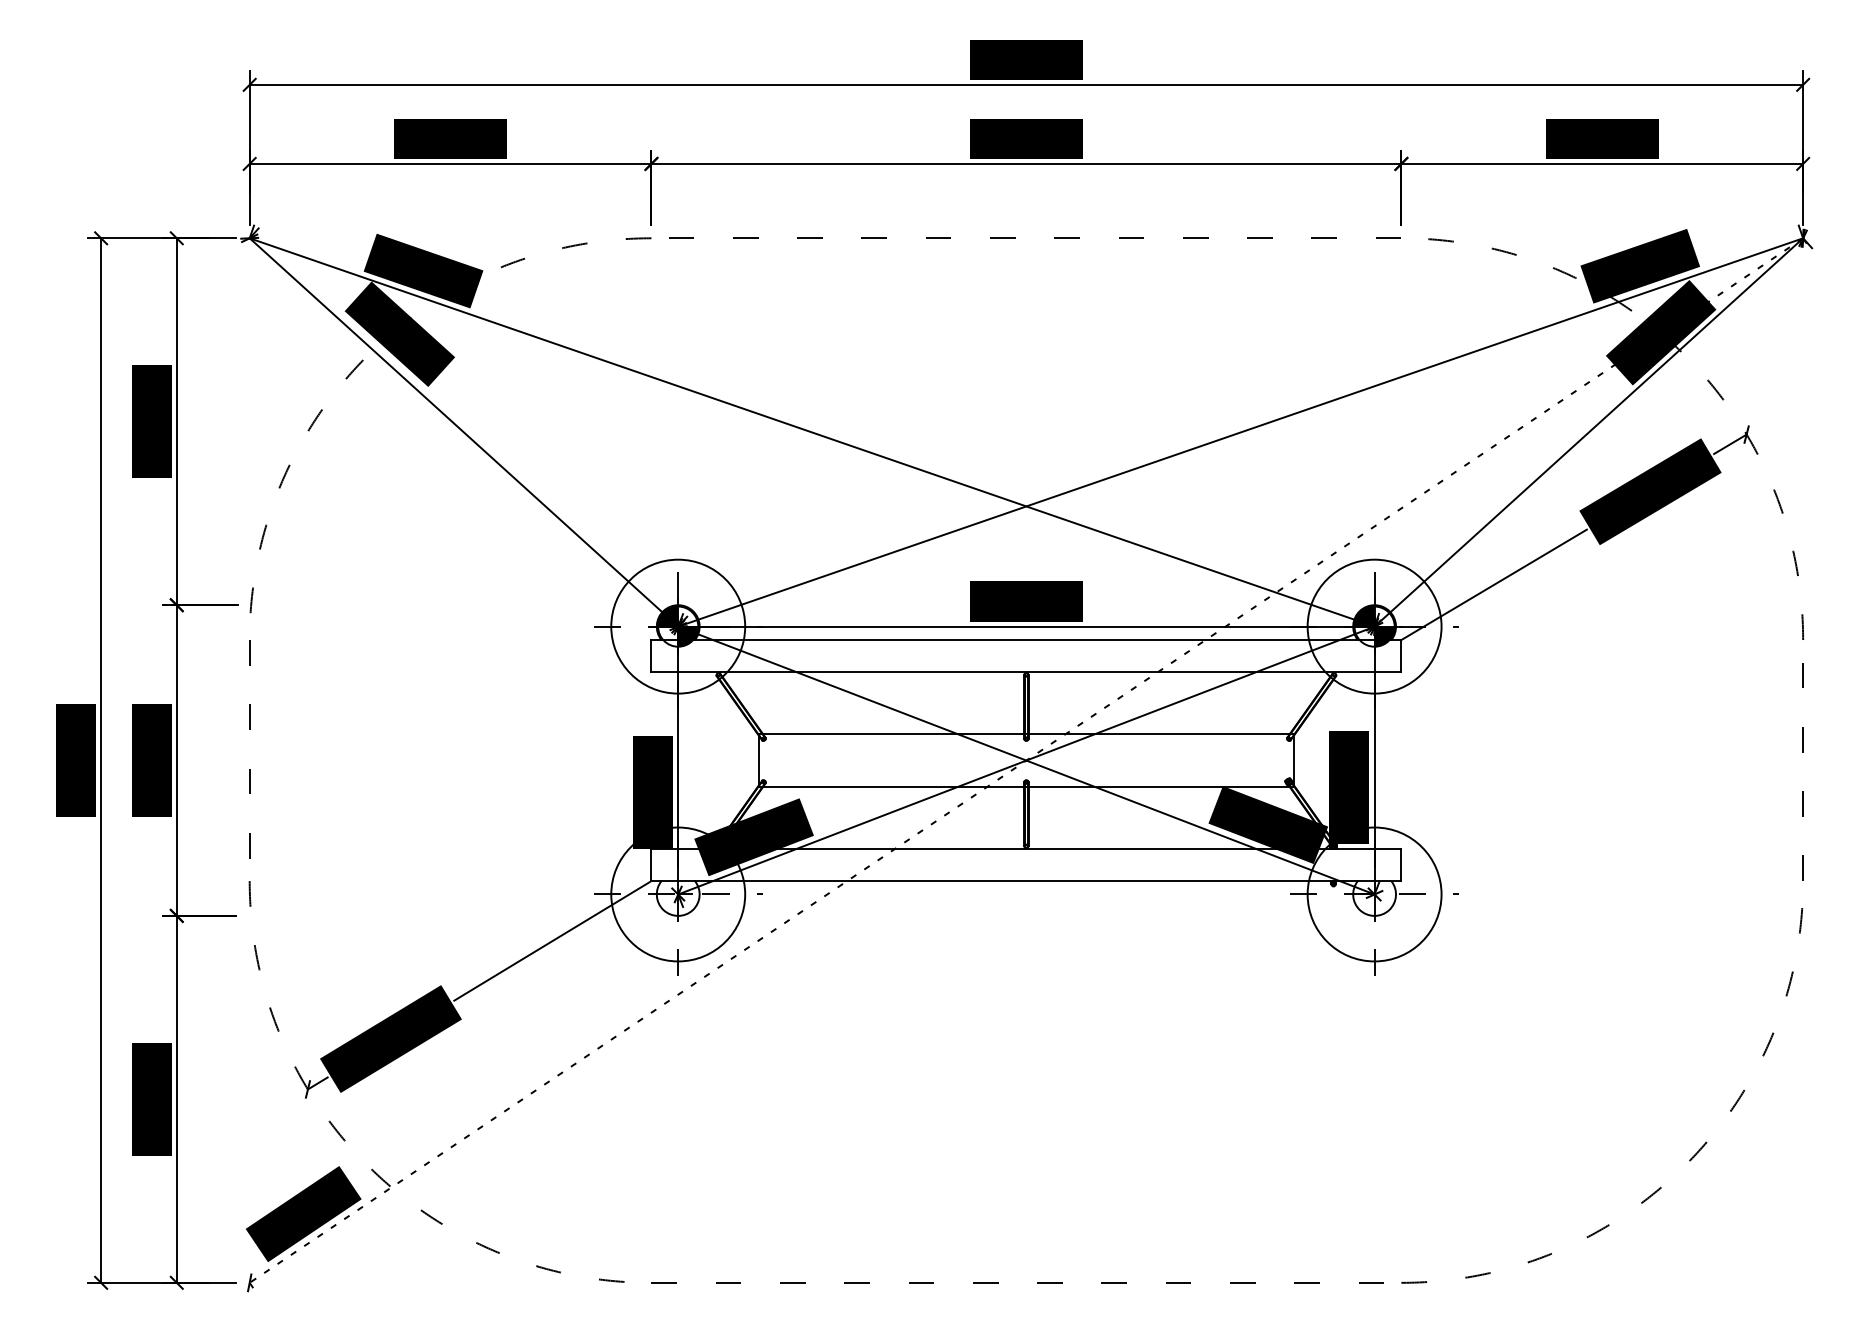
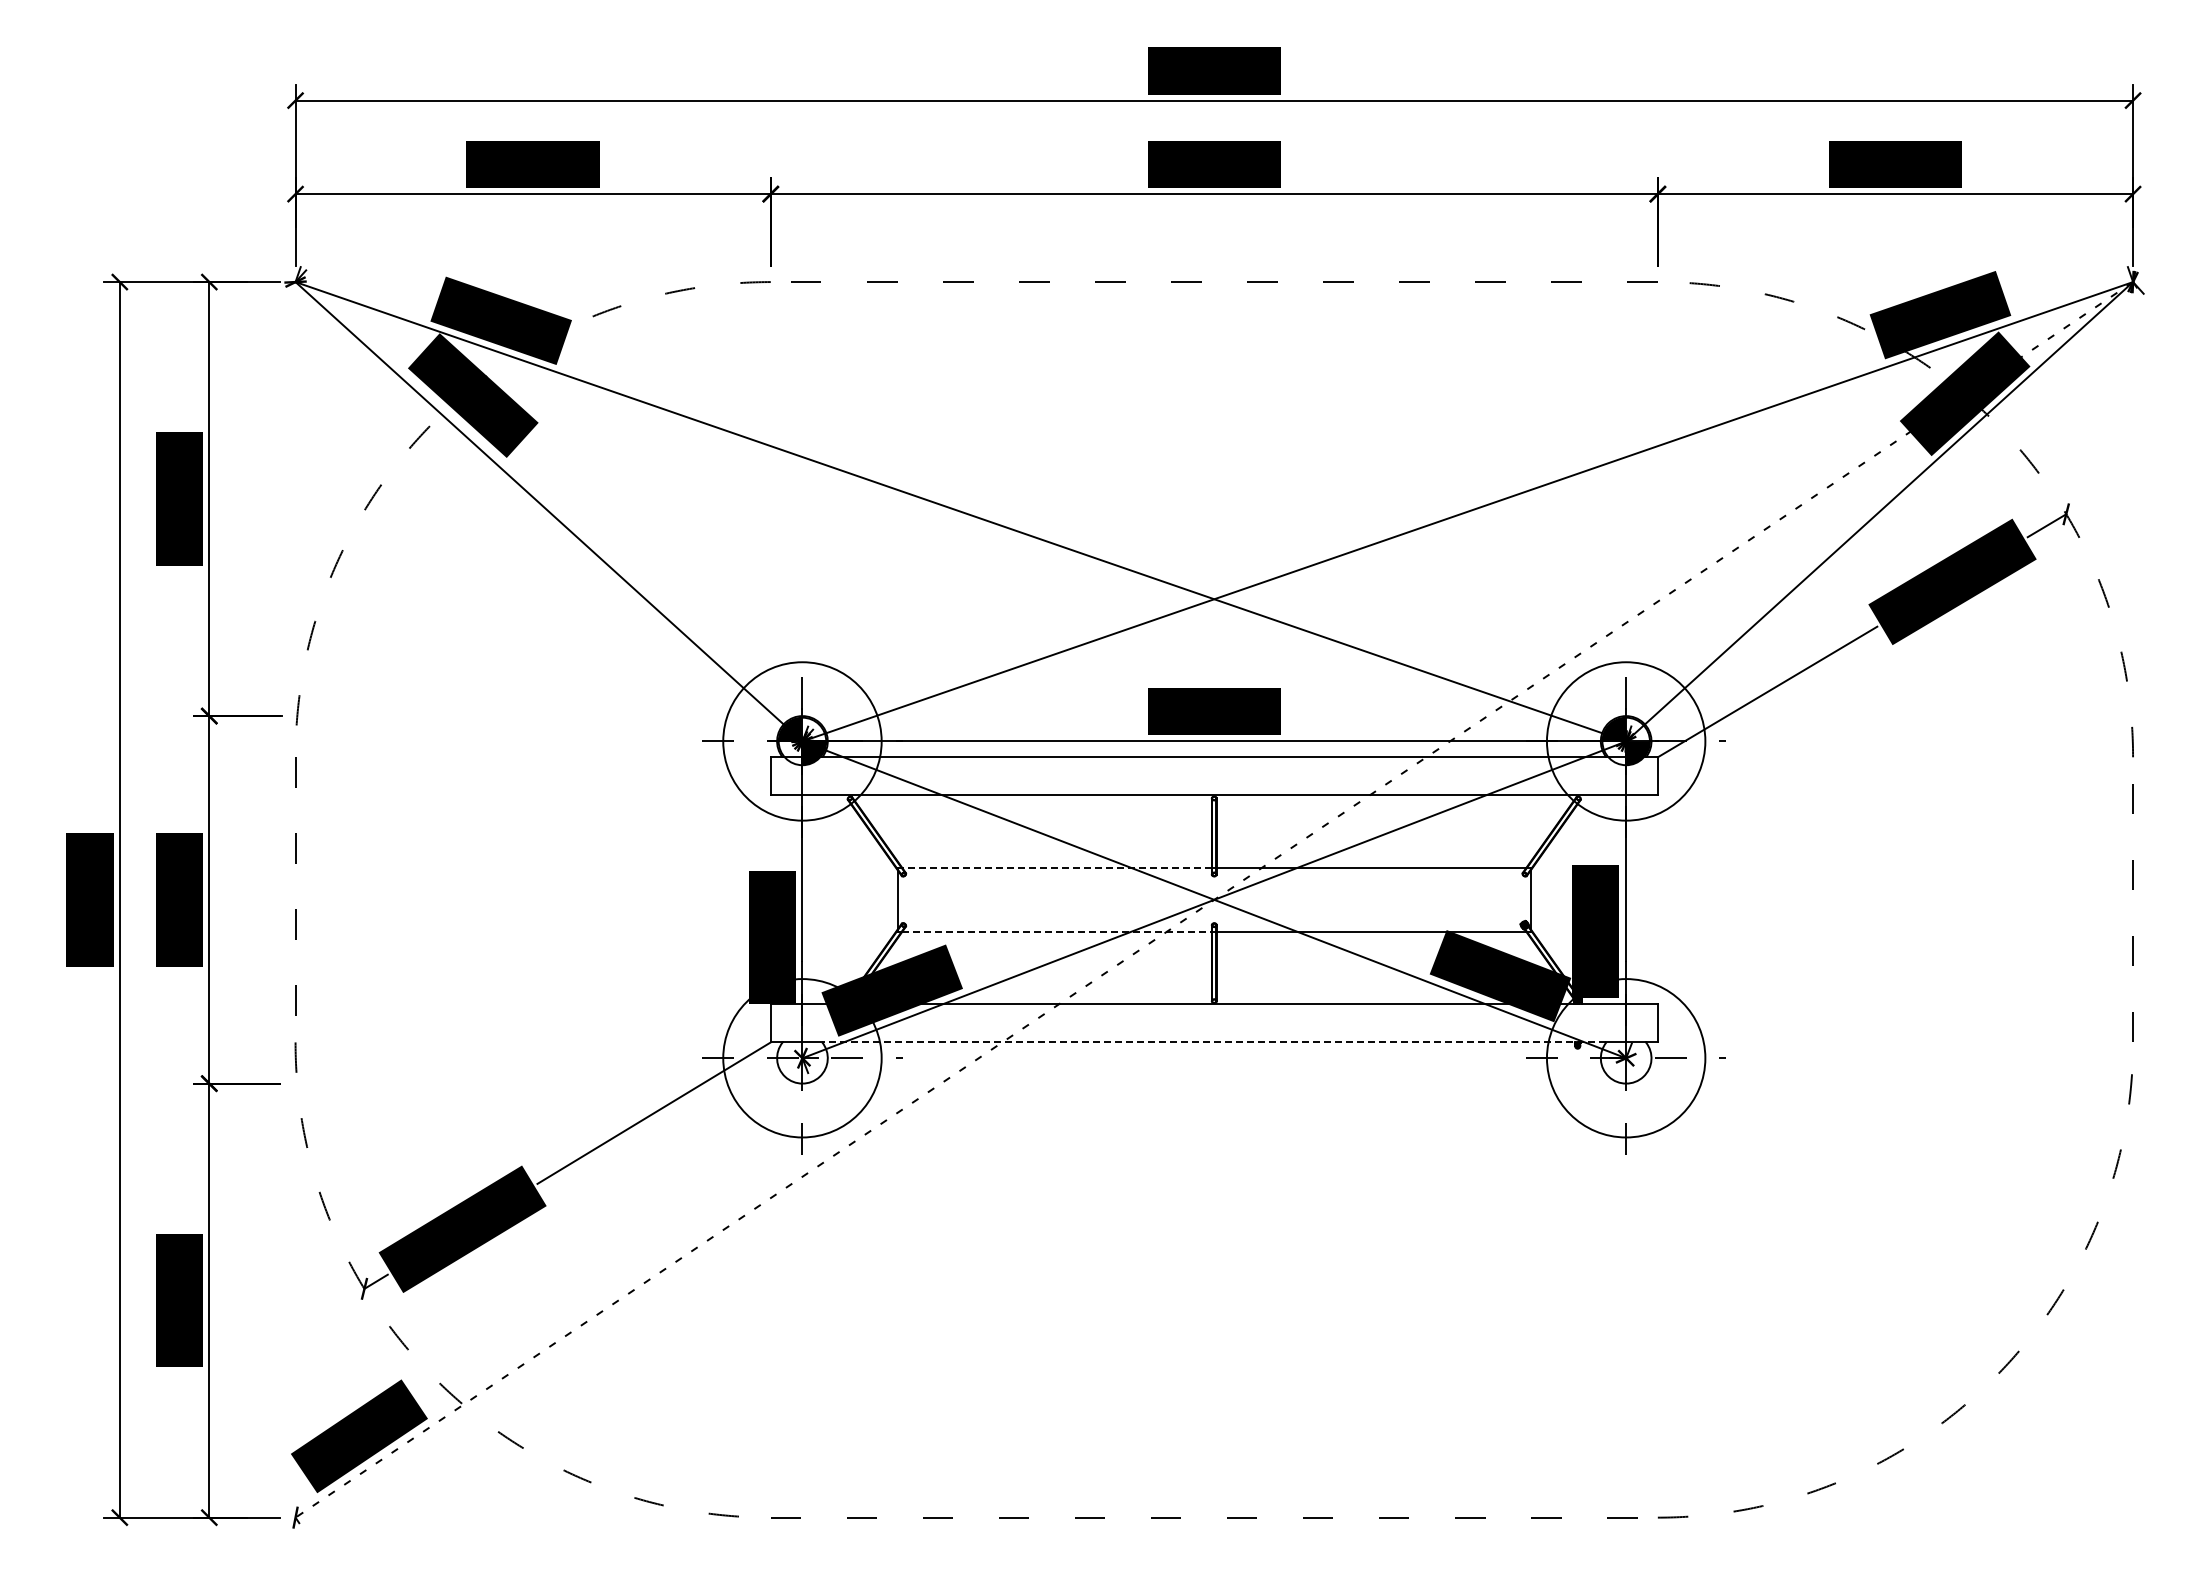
line: (893, 734) -> (1057, 868), solid -> dashed
line: (893, 787) -> (1057, 931), solid -> dashed
line: (1025, 881) -> (1213, 1042), solid -> dashed

